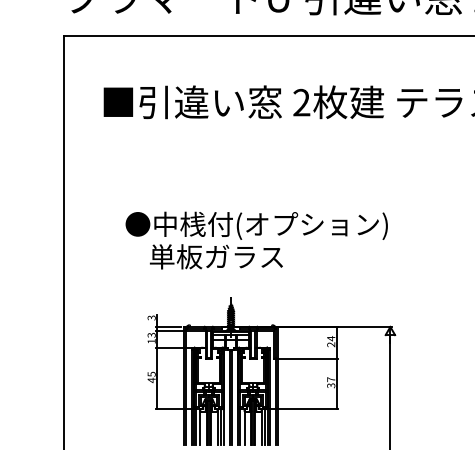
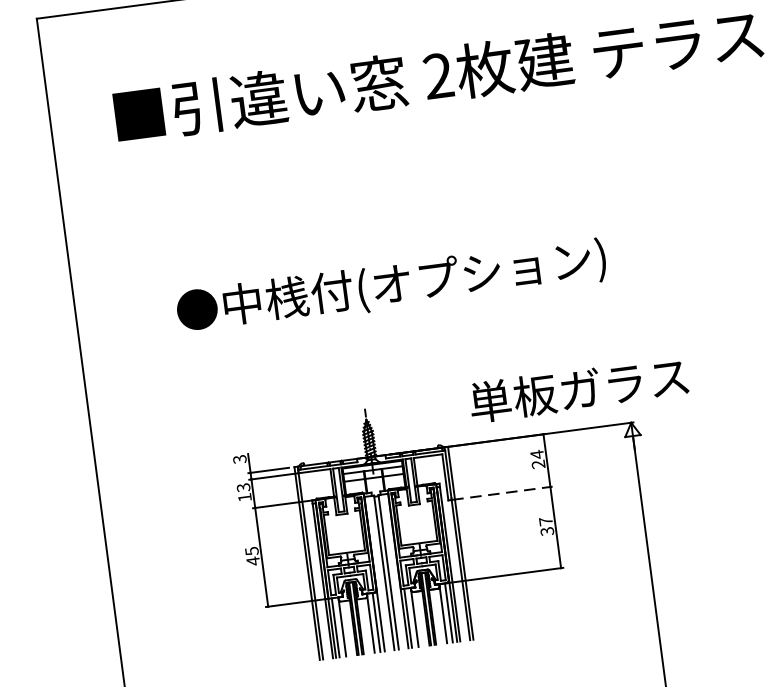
text: (216, 256) -> (578, 389), moved
line: (307, 359) -> (502, 493), solid -> dashed

